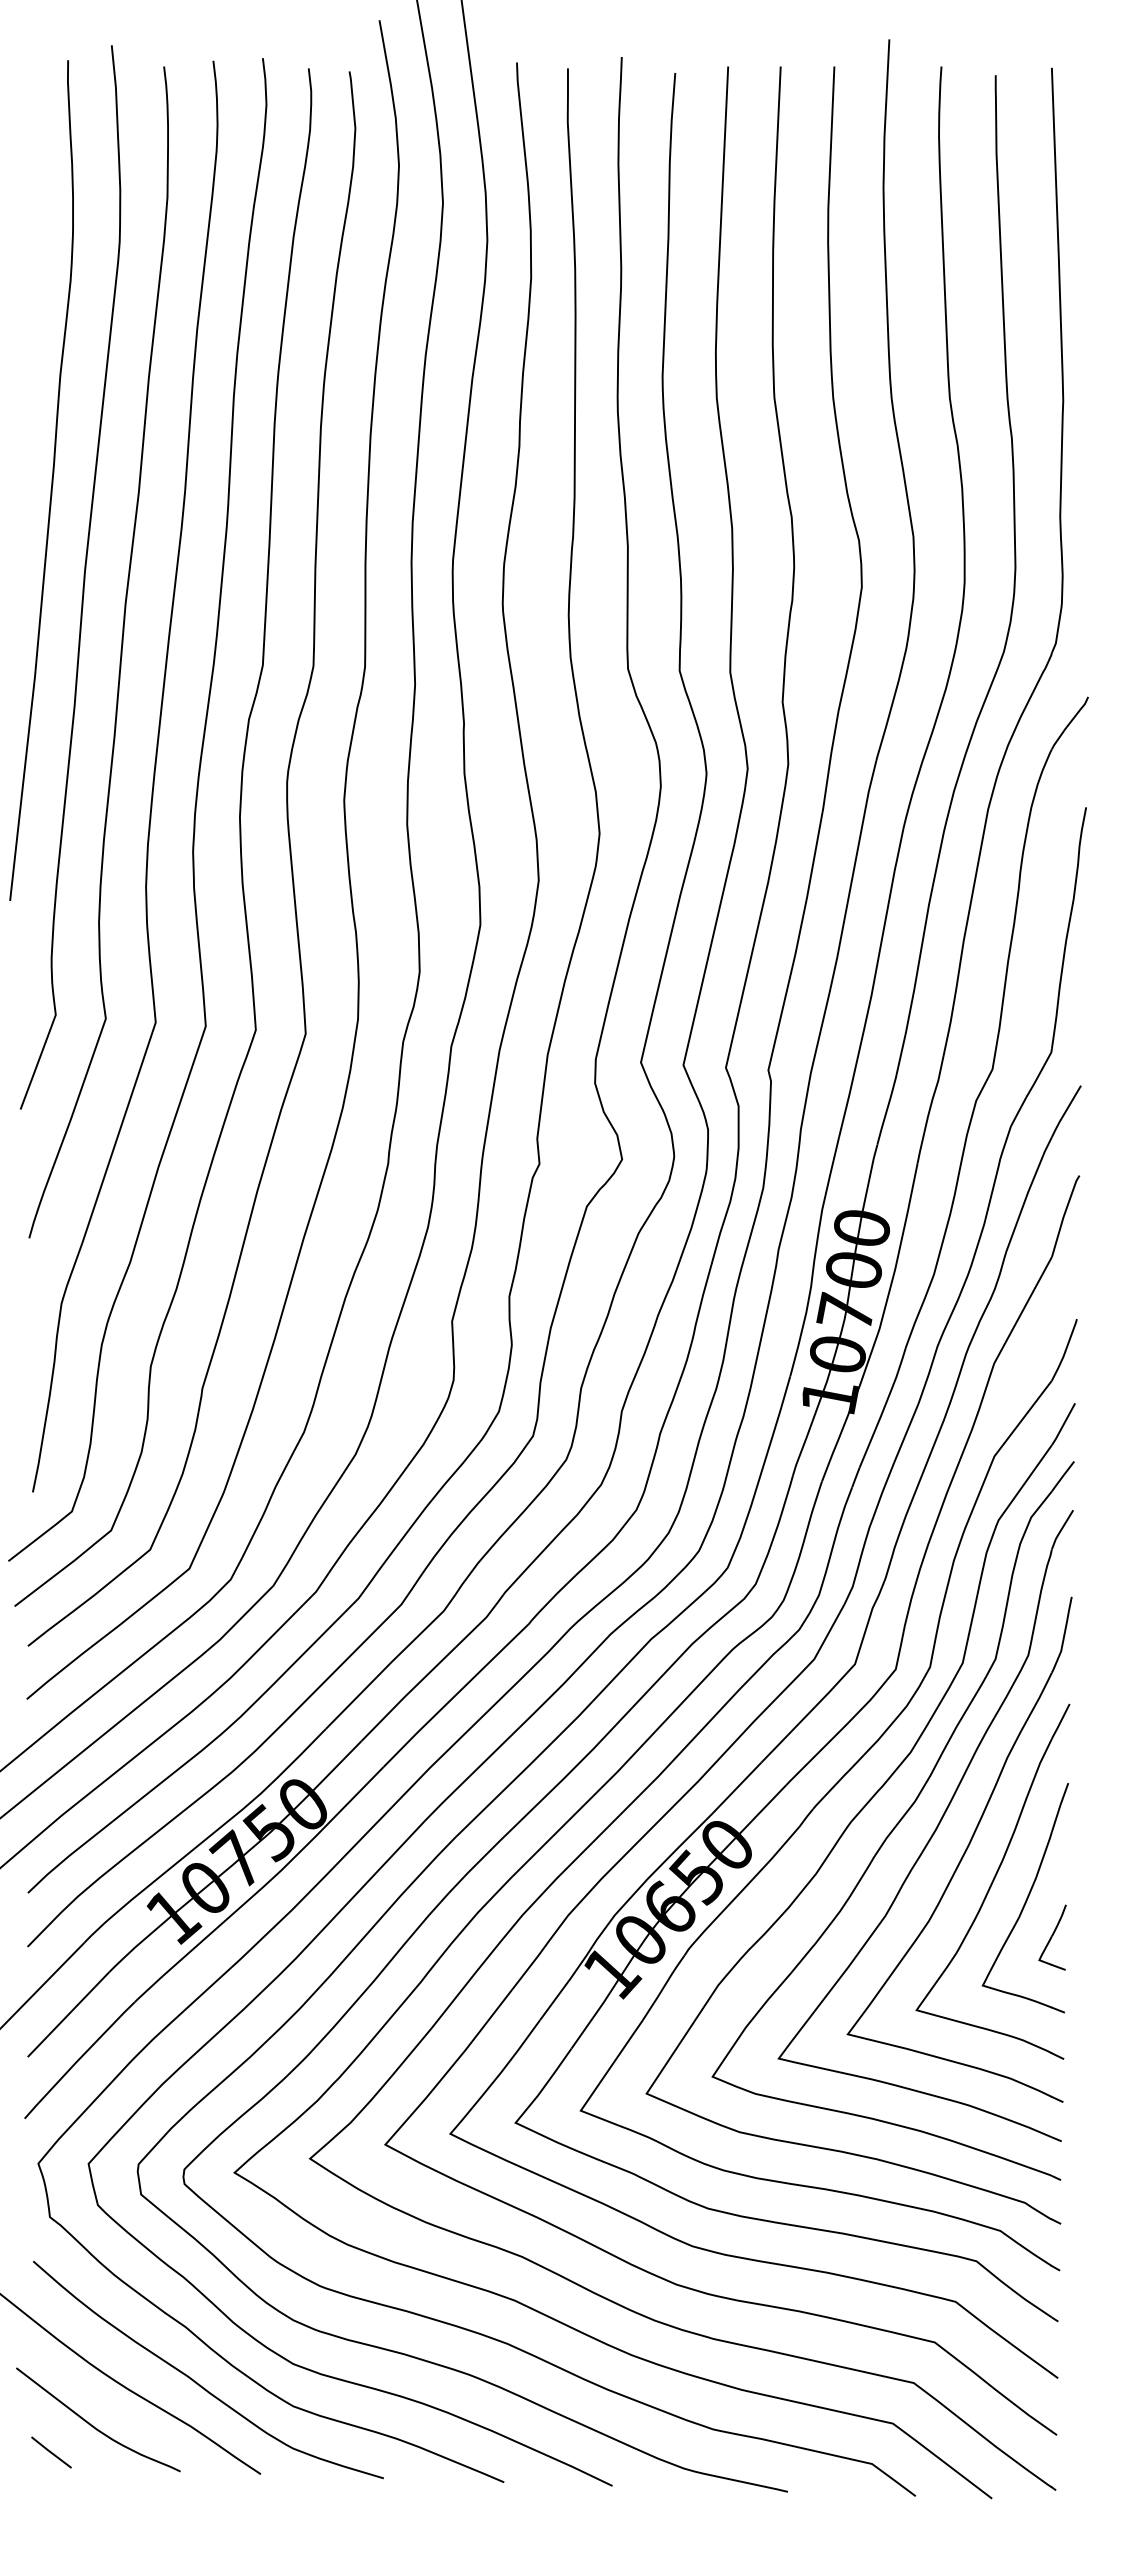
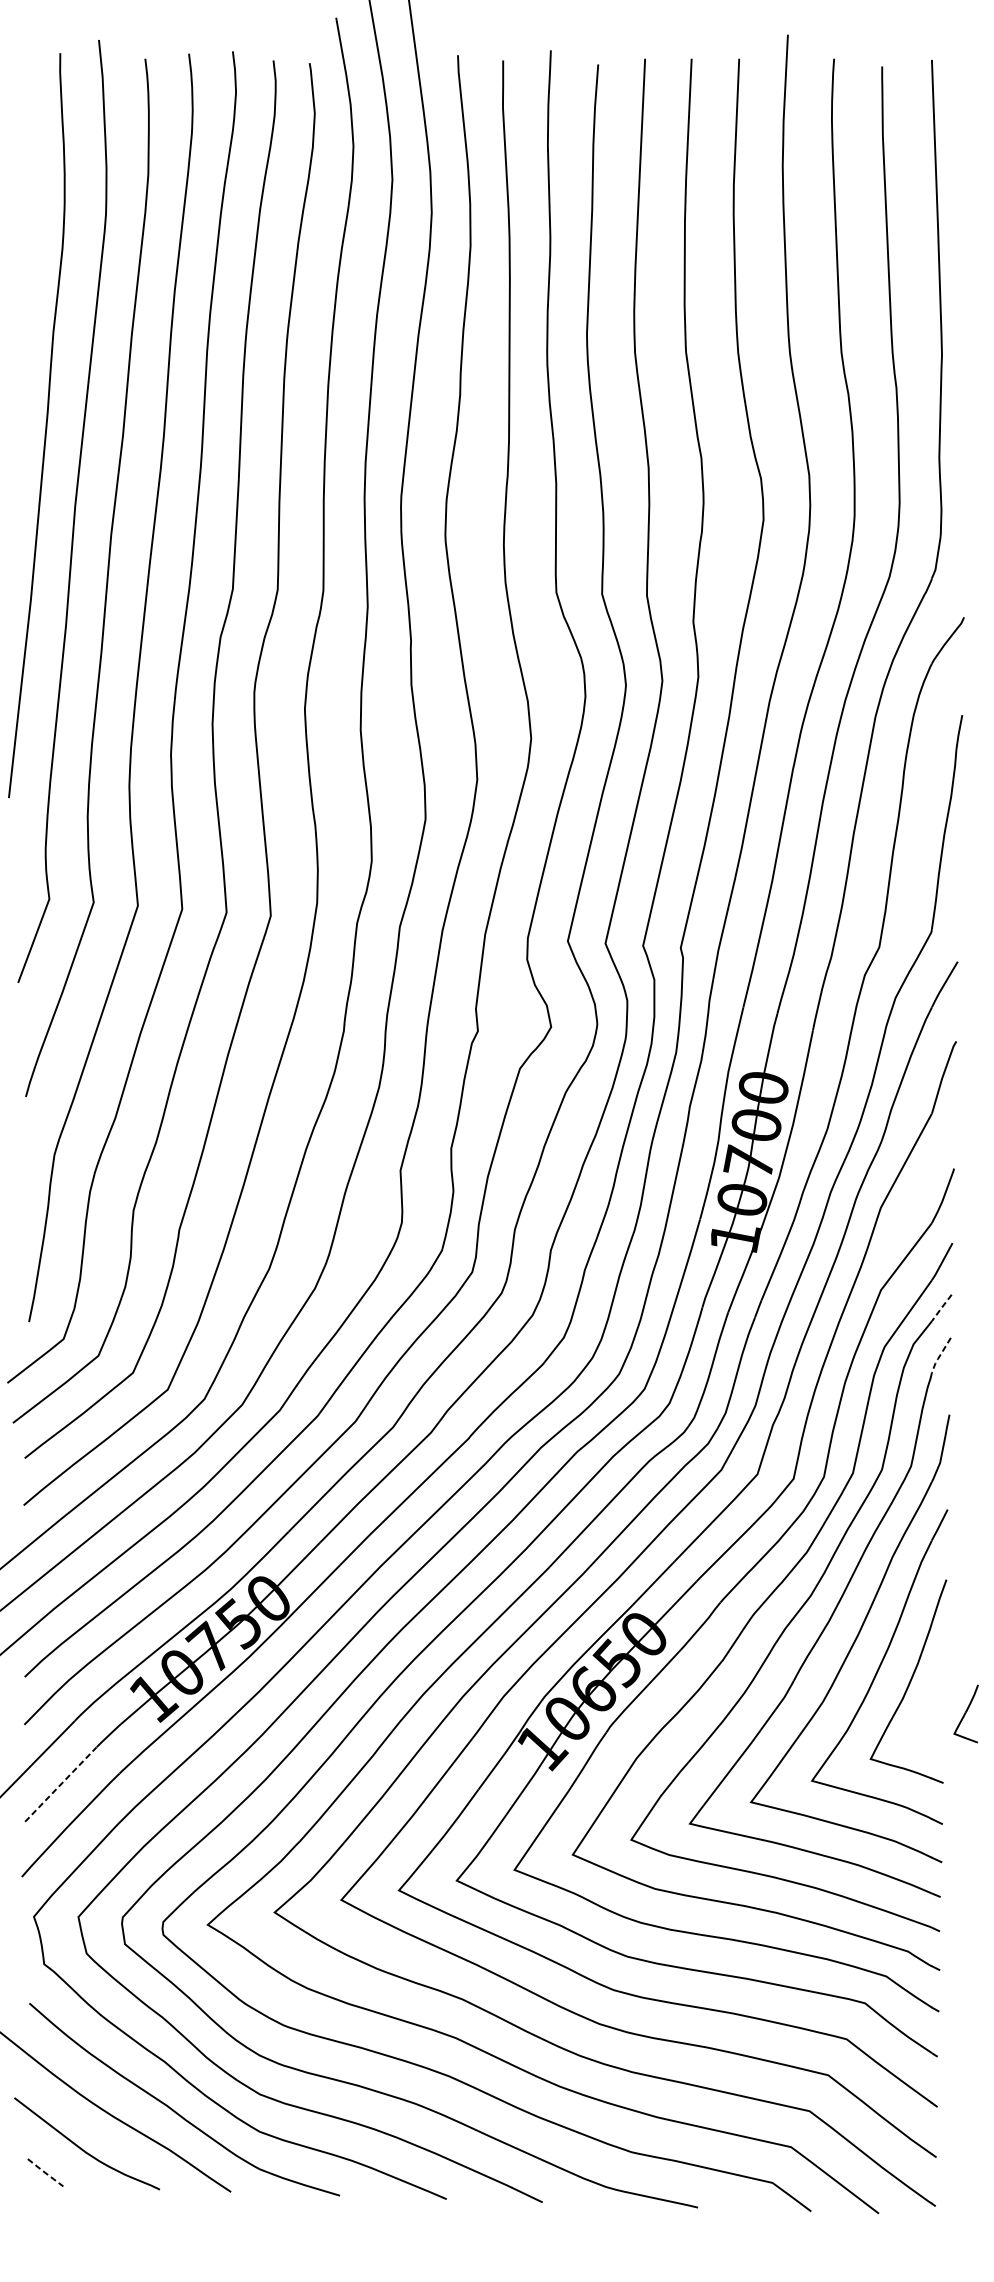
line: (1062, 1476) -> (941, 1308), solid -> dashed
line: (1060, 1530) -> (939, 1355), solid -> dashed
part: (1052, 1937) -> (966, 1713), moved
line: (69, 2014) -> (61, 1784), solid -> dashed
line: (51, 2452) -> (45, 2172), solid -> dashed

